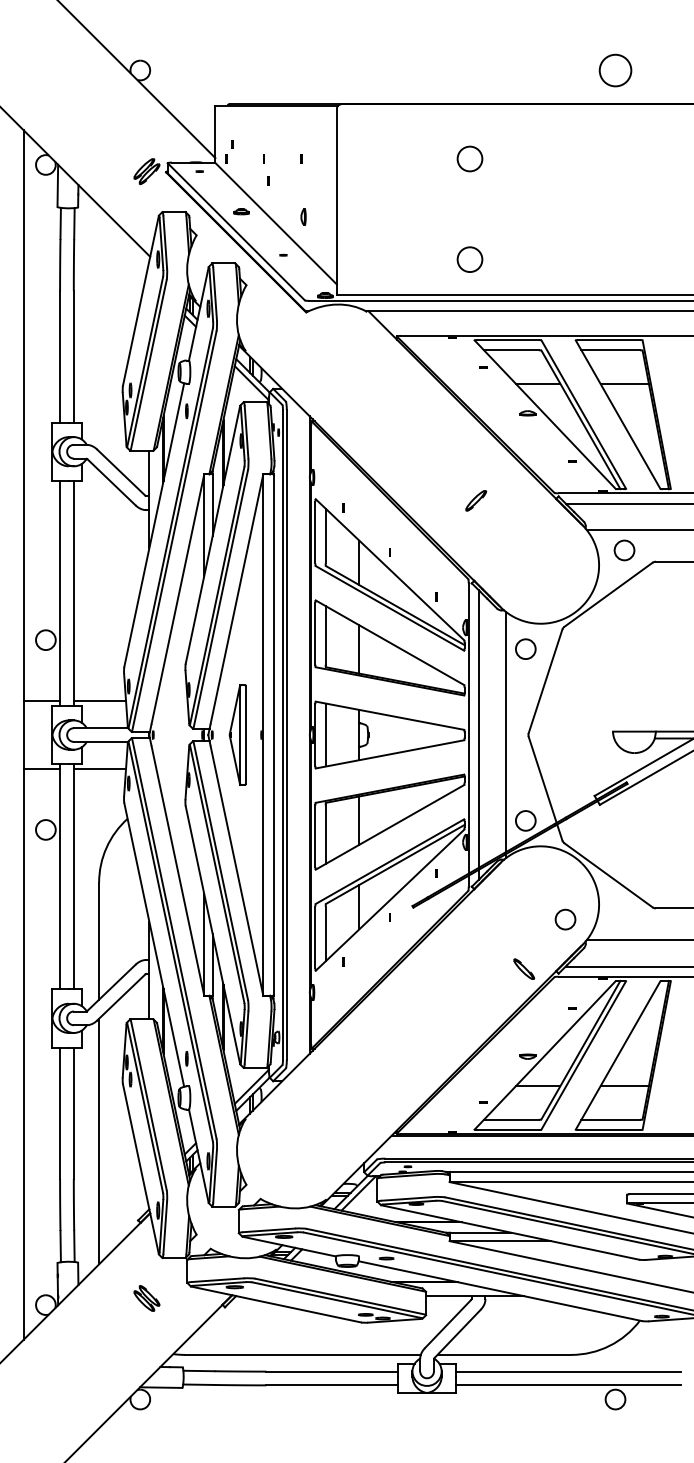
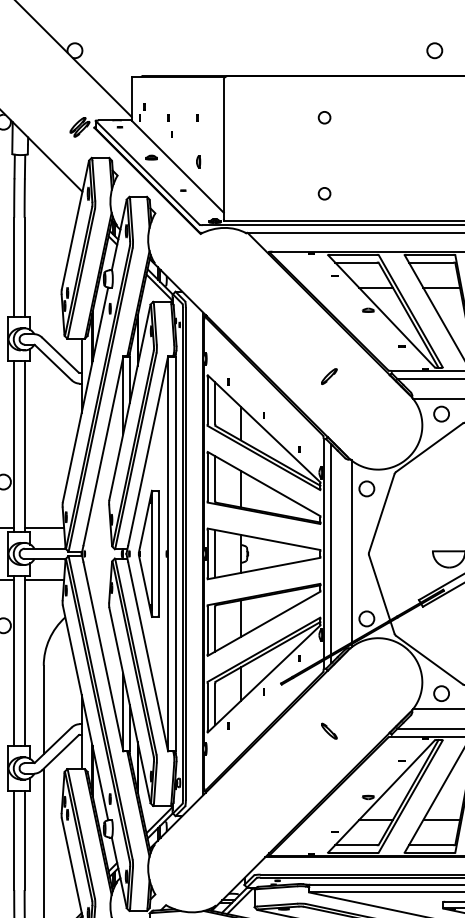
circle: (615, 70) -> (434, 50), size x0.62
circle: (469, 158) -> (324, 117), size x0.62
circle: (469, 258) -> (324, 193), size x0.62
part: (237, 734) -> (148, 553), size x1.67
circle: (565, 919) -> (441, 693), moved
part: (524, 968) -> (329, 730), moved

